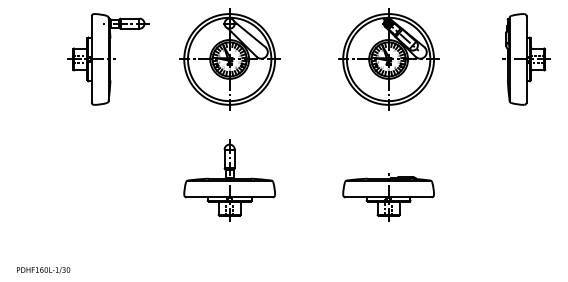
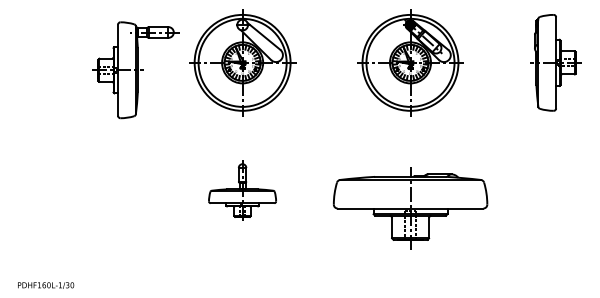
part: (108, 59) -> (135, 70), moved
part: (229, 180) -> (242, 190), size x0.7
part: (388, 197) -> (410, 208), size x1.6

